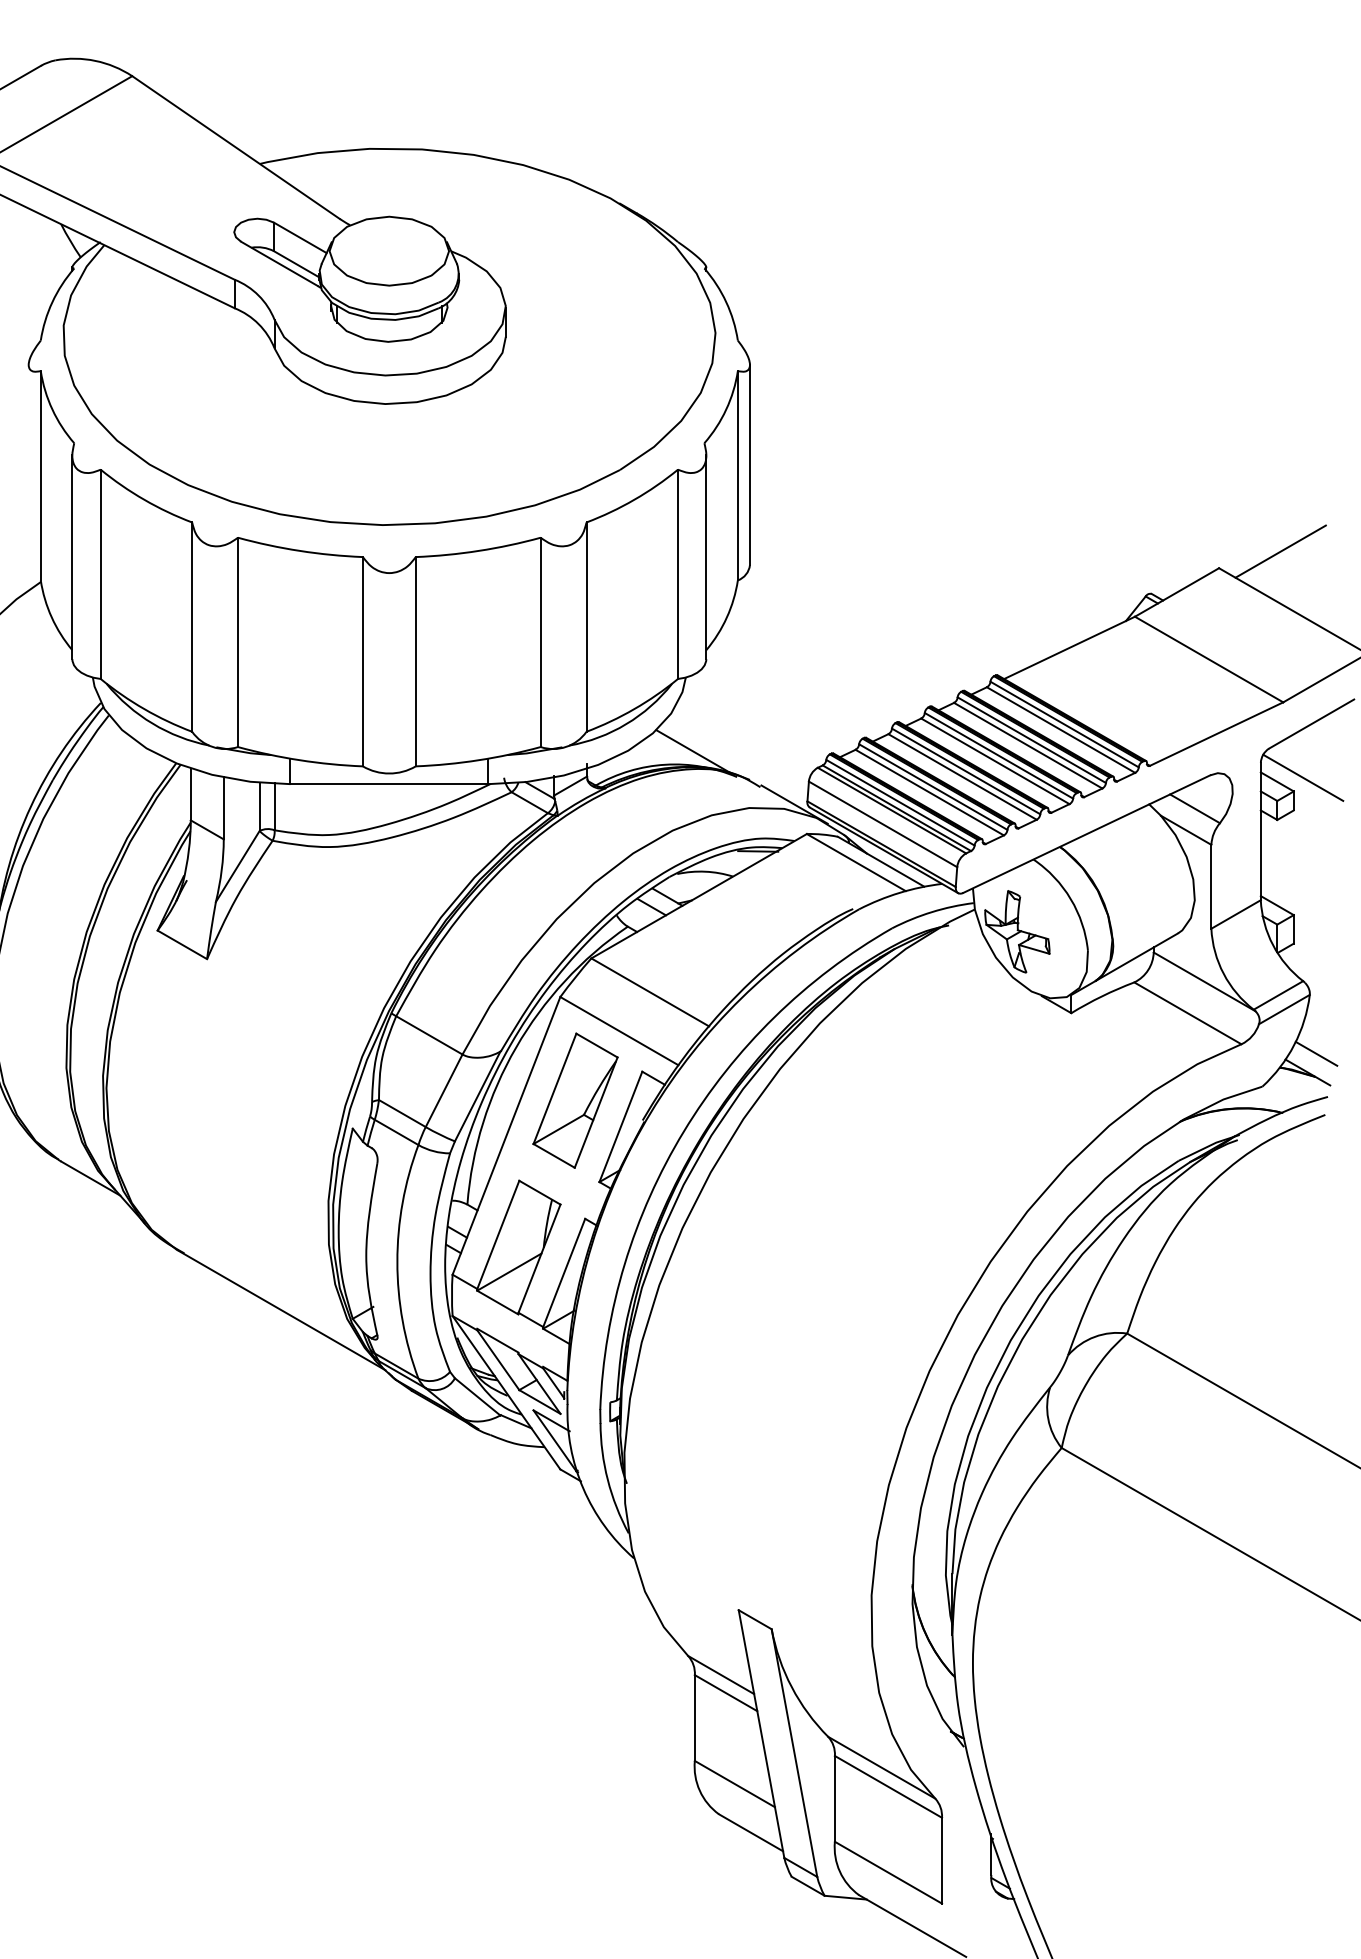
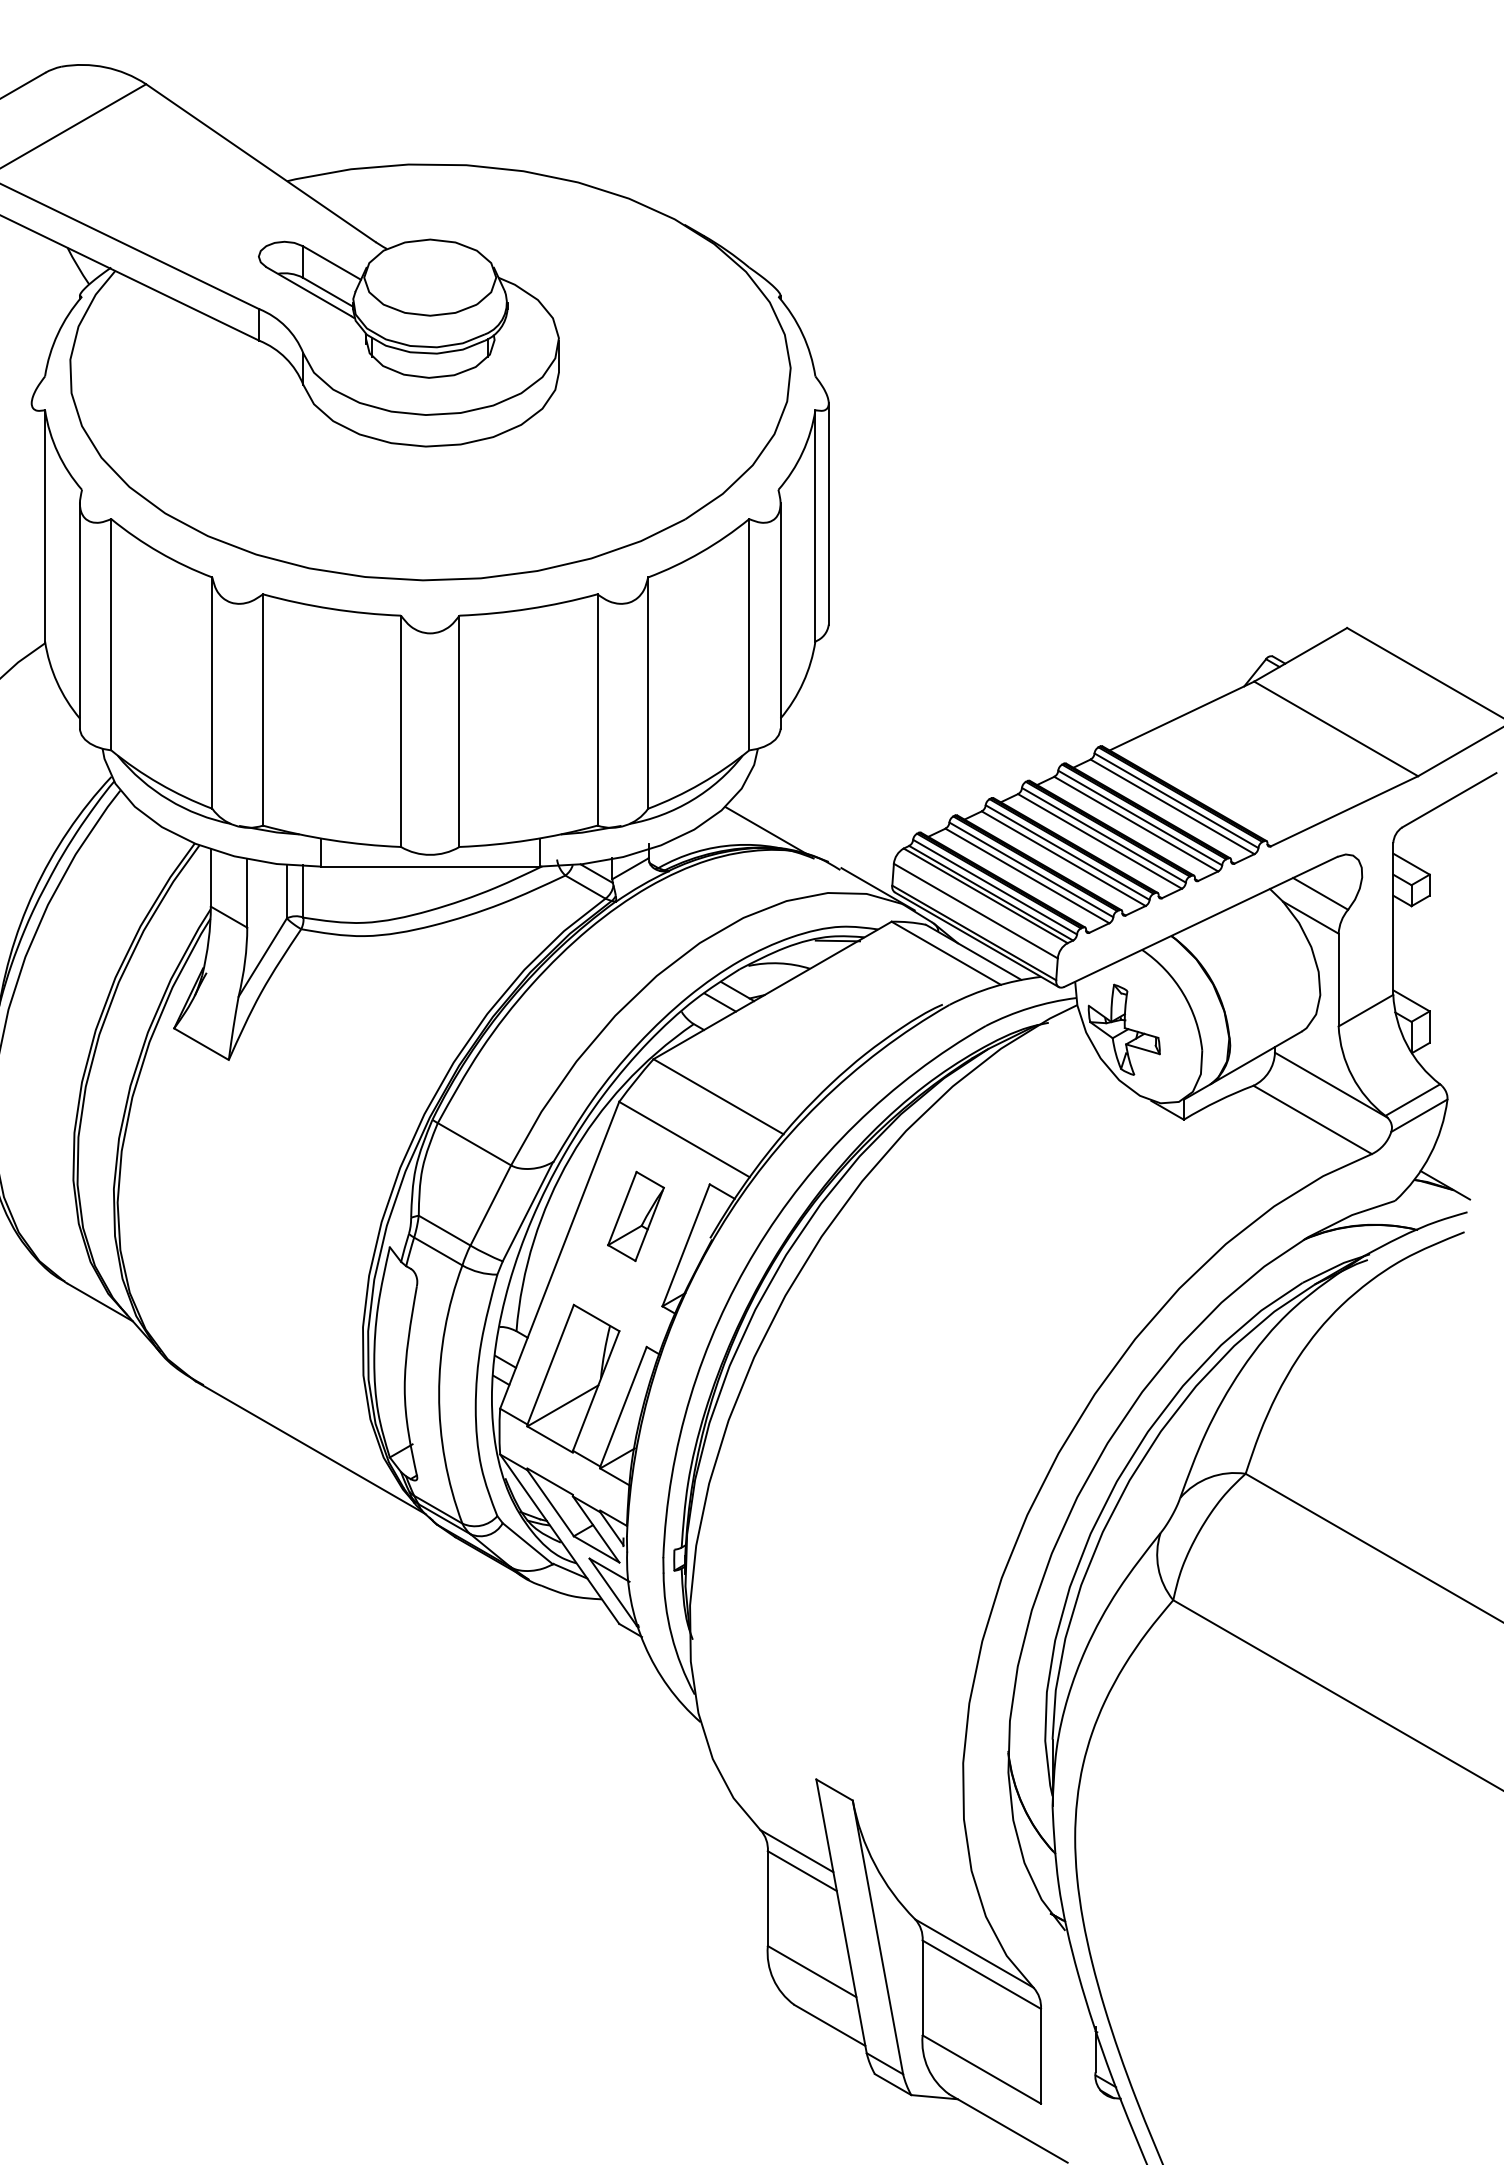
line: (1280, 551) -> (1415, 609), removed
line: (1302, 777) -> (1439, 859), removed
line: (1316, 1053) -> (1454, 1164), removed
part: (575, 1100) -> (635, 1216), size x0.6

